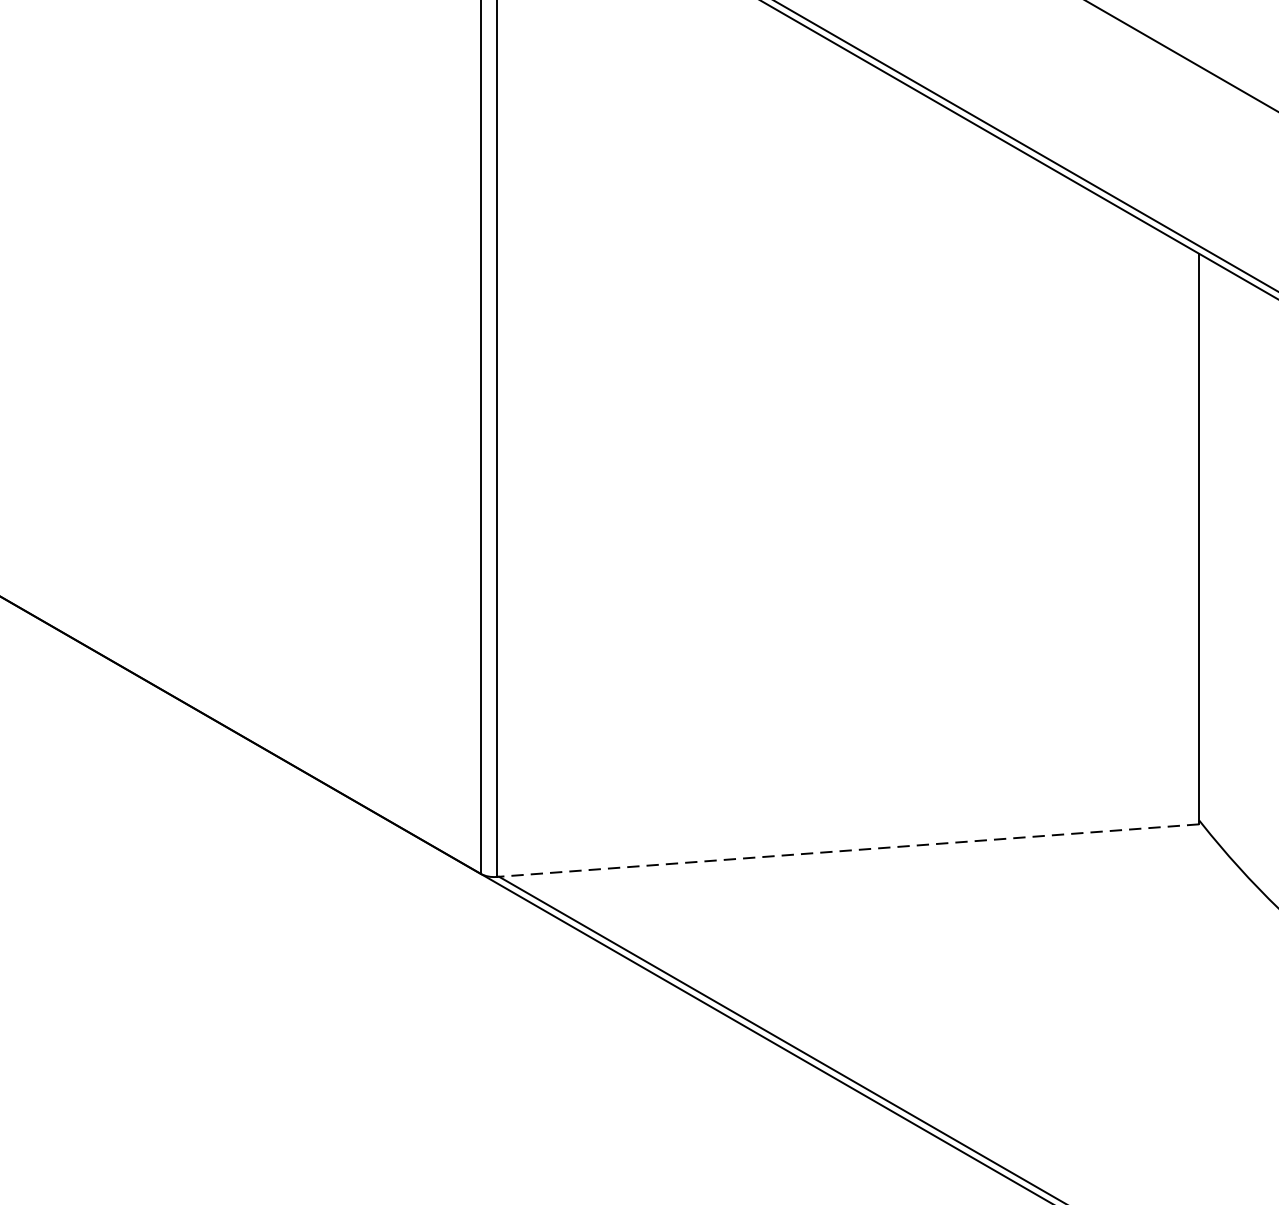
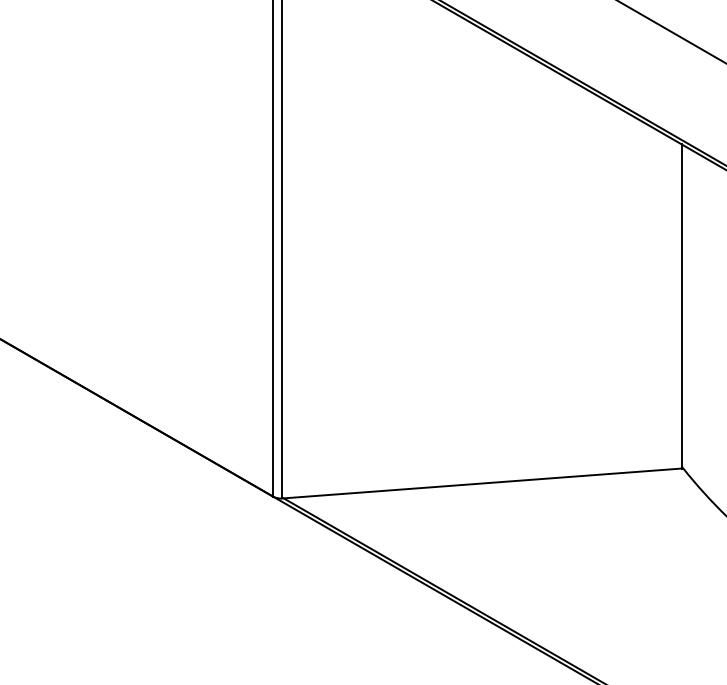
line: (847, 850) -> (481, 483), dashed -> solid

